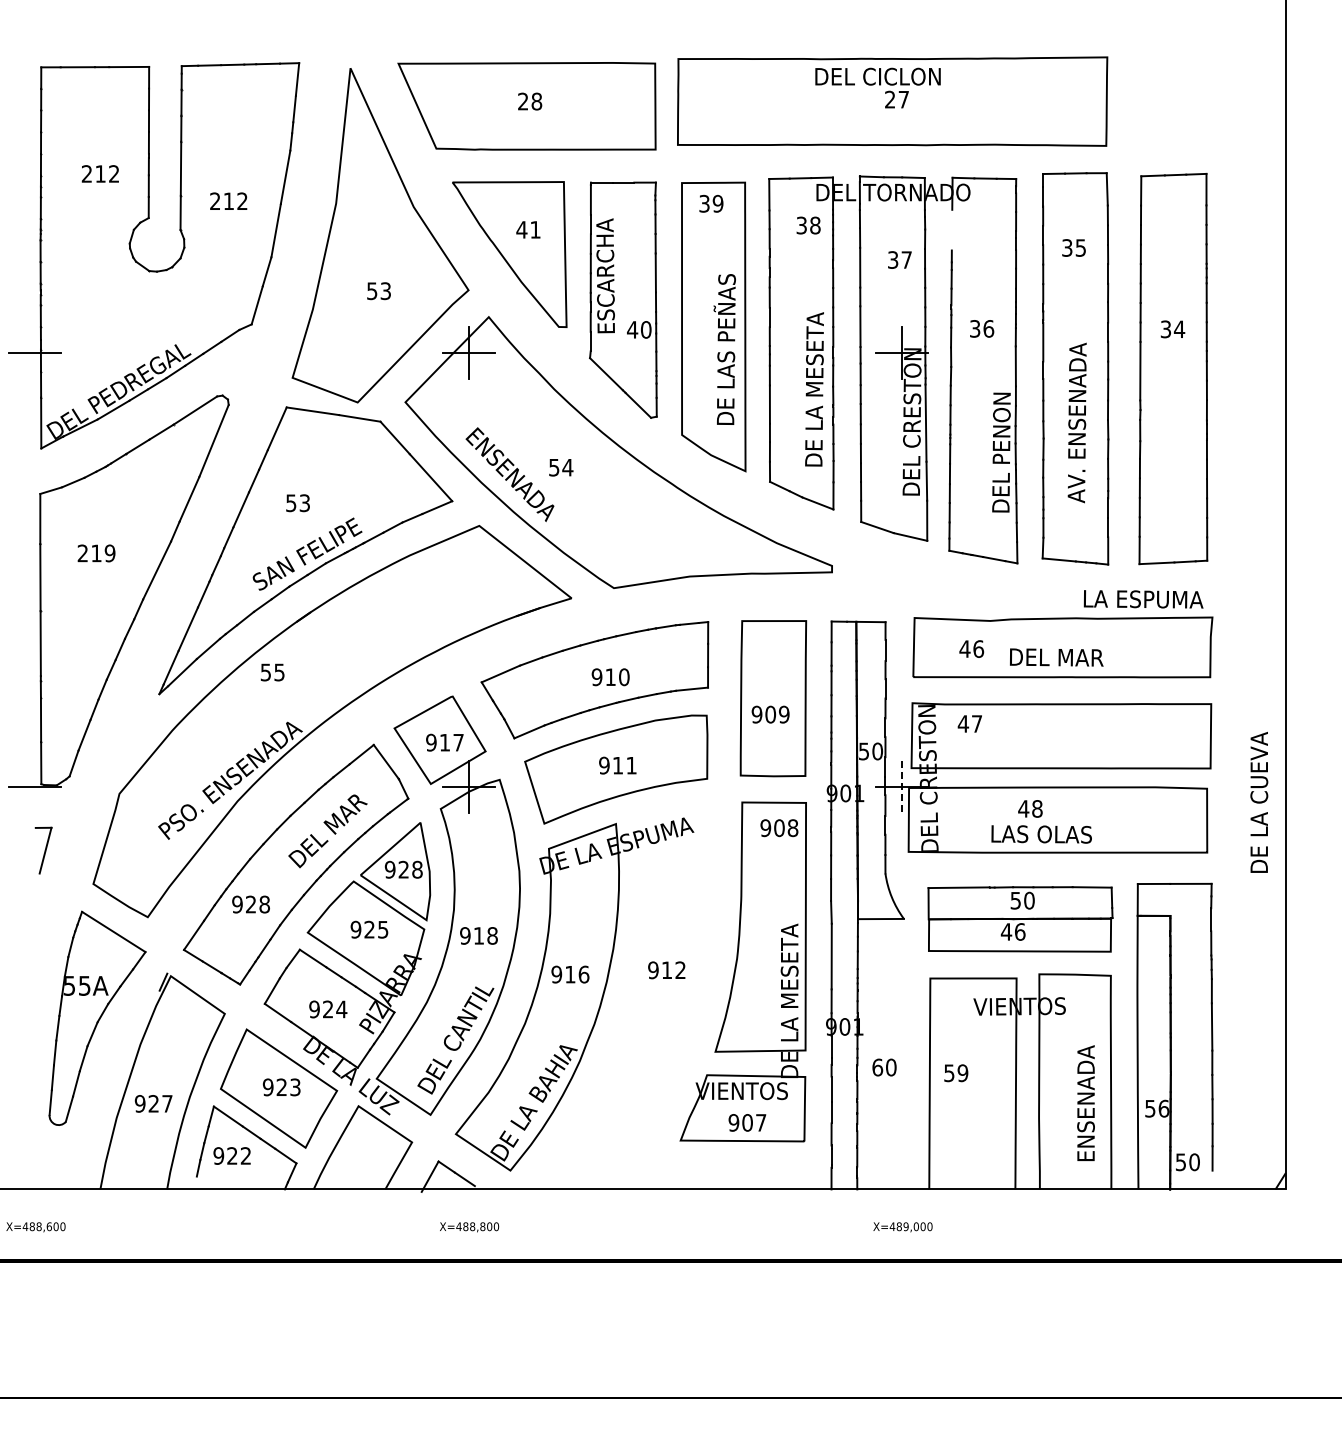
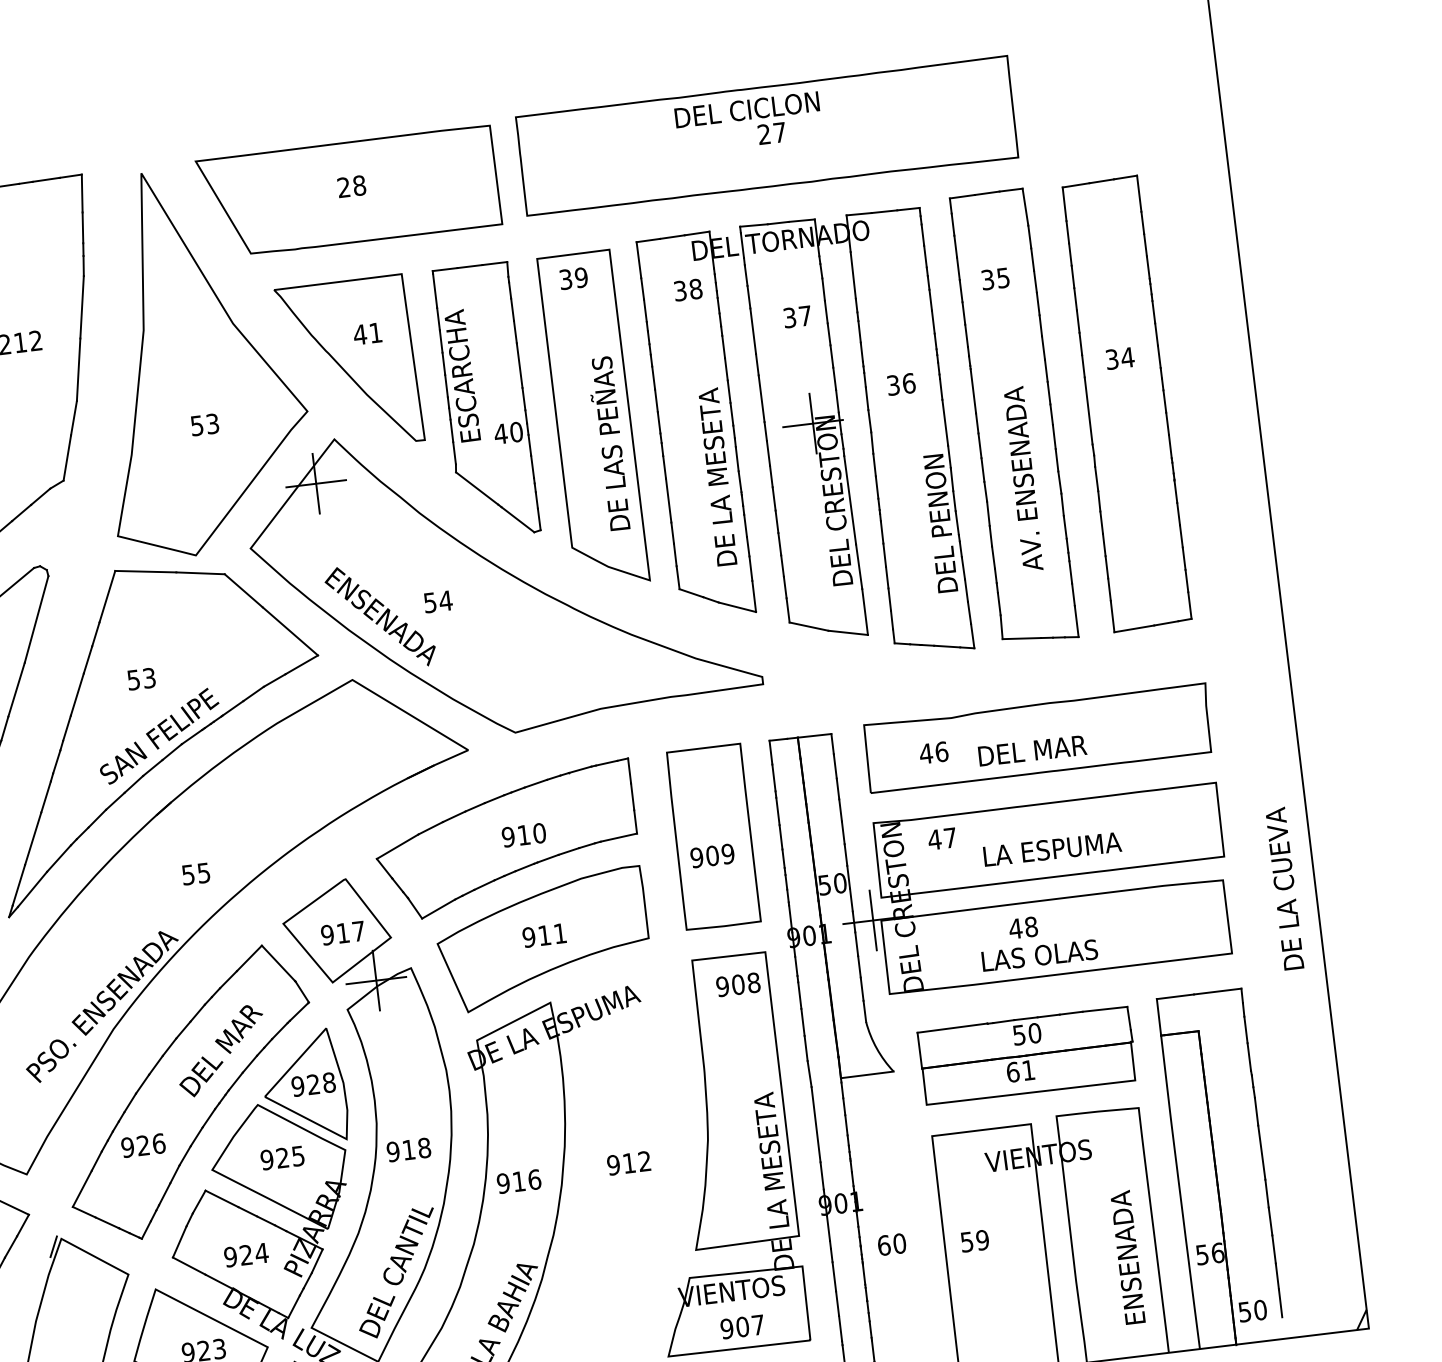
line: (951, 229) -> (852, 274), added
text: (1143, 599) -> (1052, 849), moved
text: (272, 672) -> (195, 874), moved
line: (902, 787) -> (873, 921), dashed -> solid
text: (264, 904) -> (158, 1143), 928 -> 926
text: (1012, 931) -> (1019, 1070), 46 -> 61

